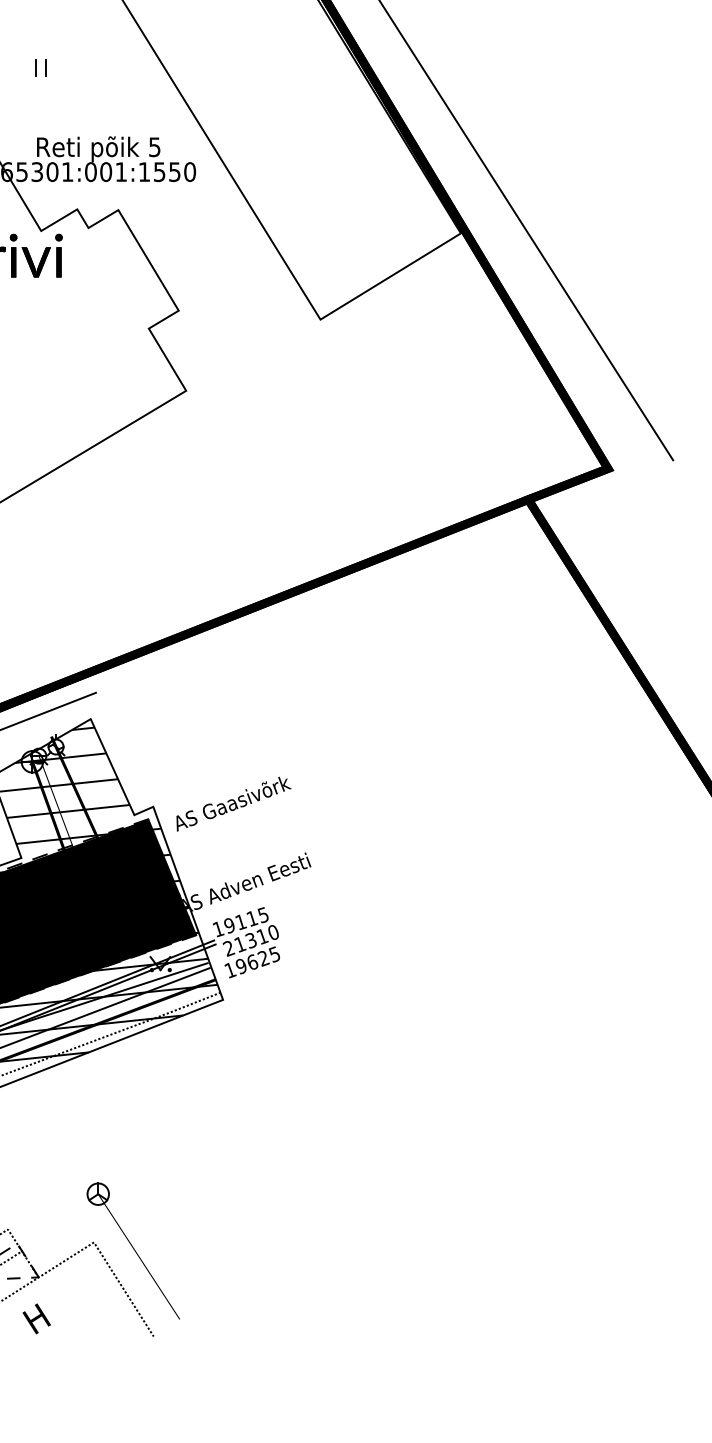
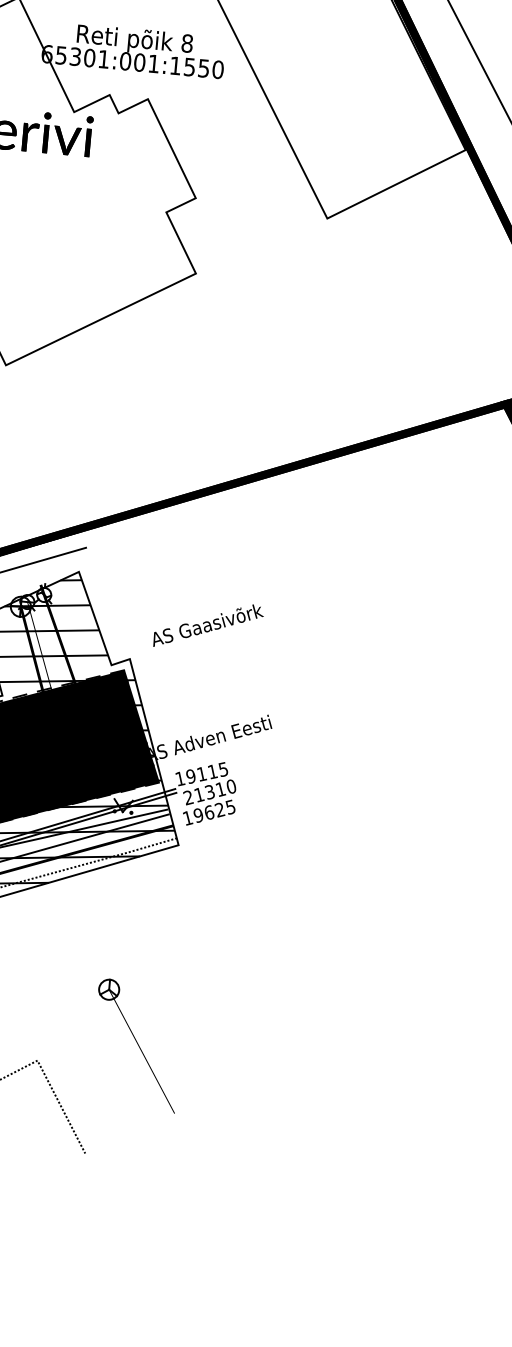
text: (154, 147) -> (187, 43), 5 -> 8
text: (233, 803) -> (208, 625), moved
part: (132, 1250) -> (136, 1045), moved

